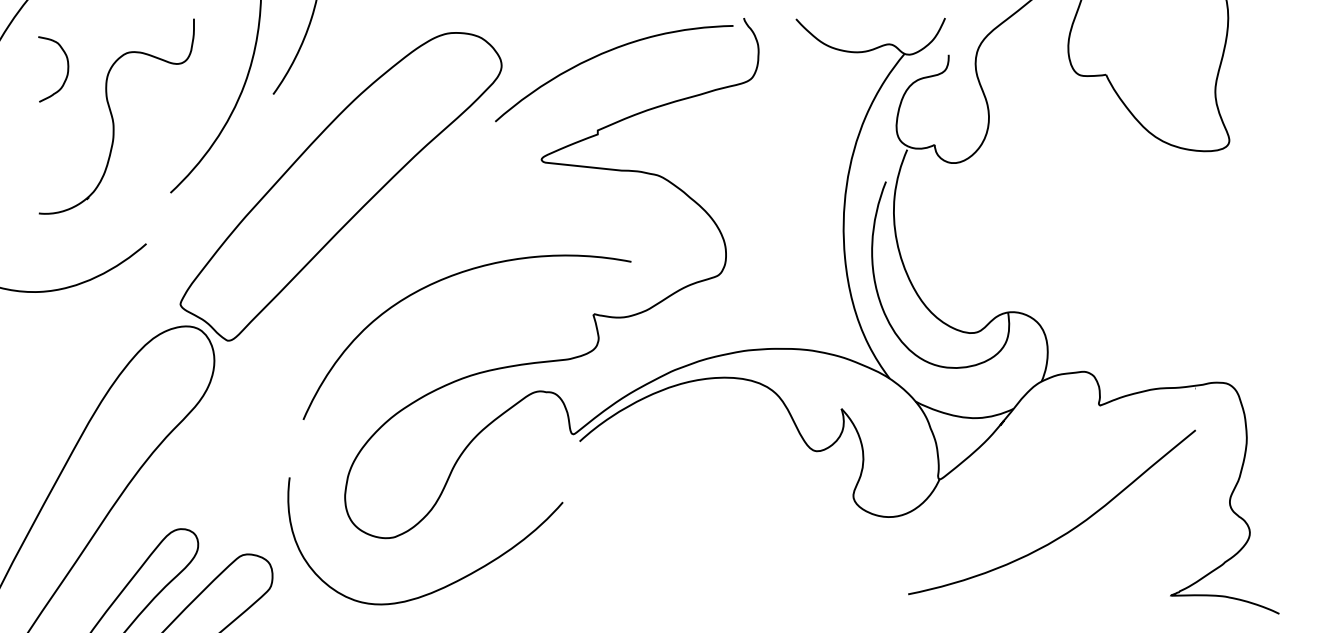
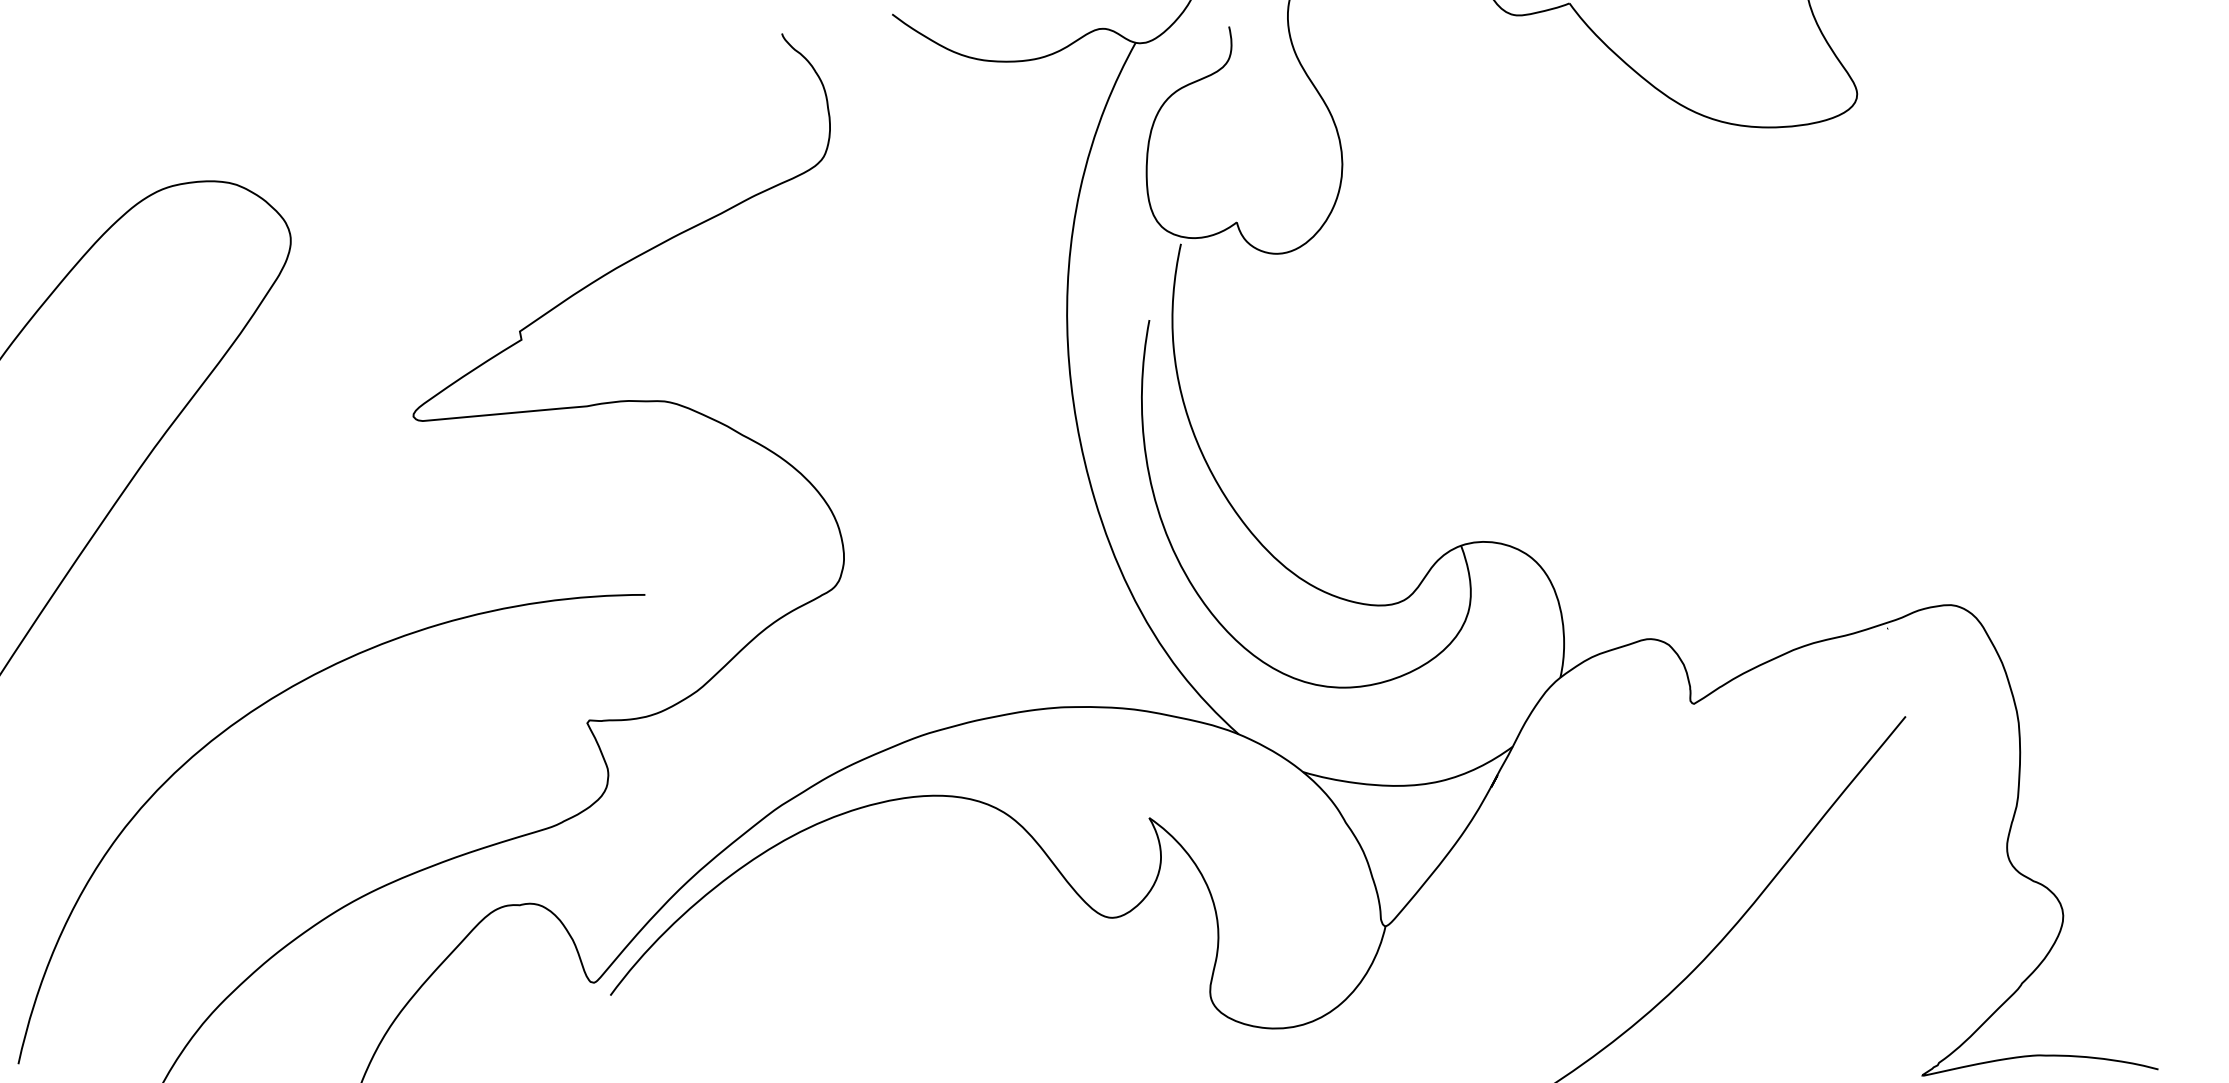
curve: (608, 52) -> (510, 162), removed

